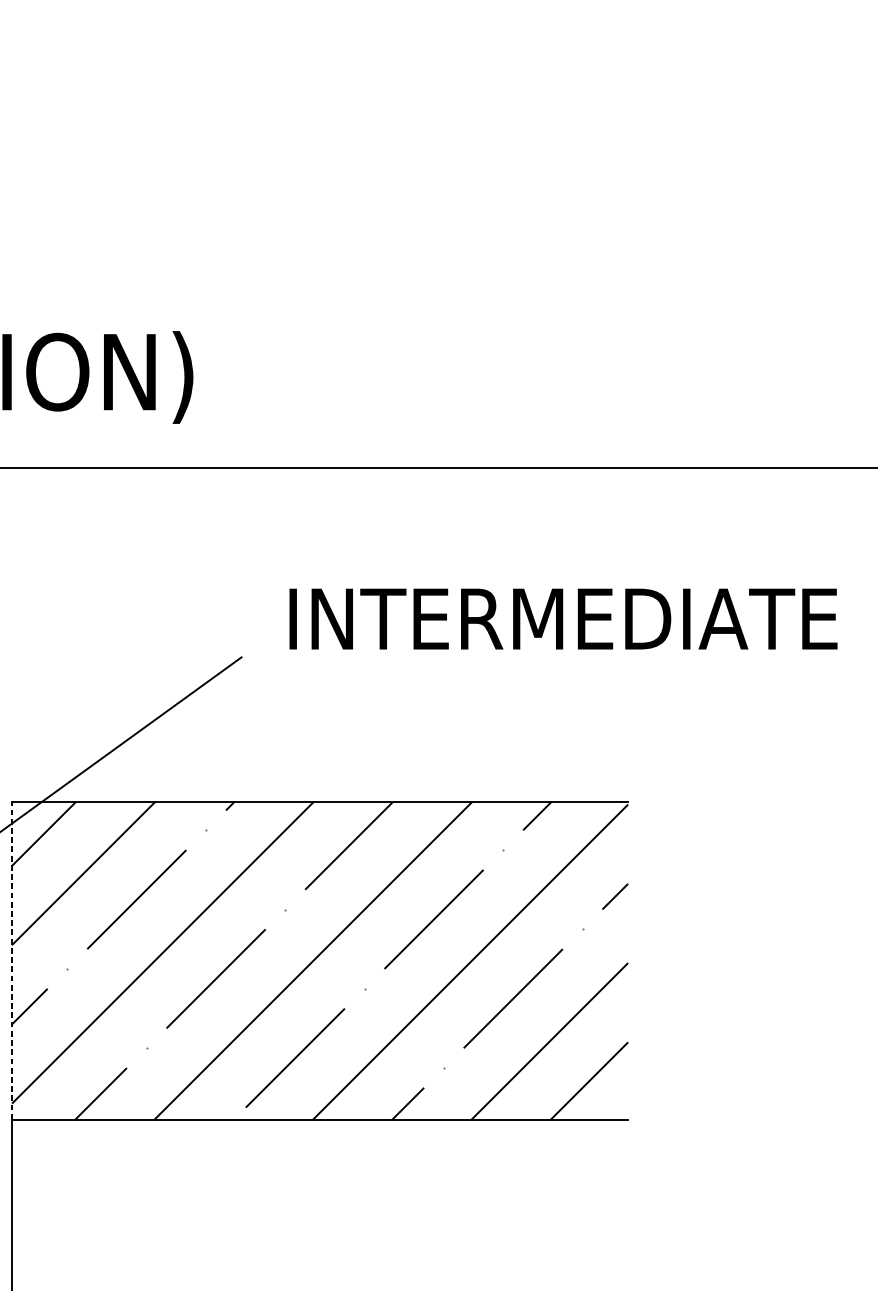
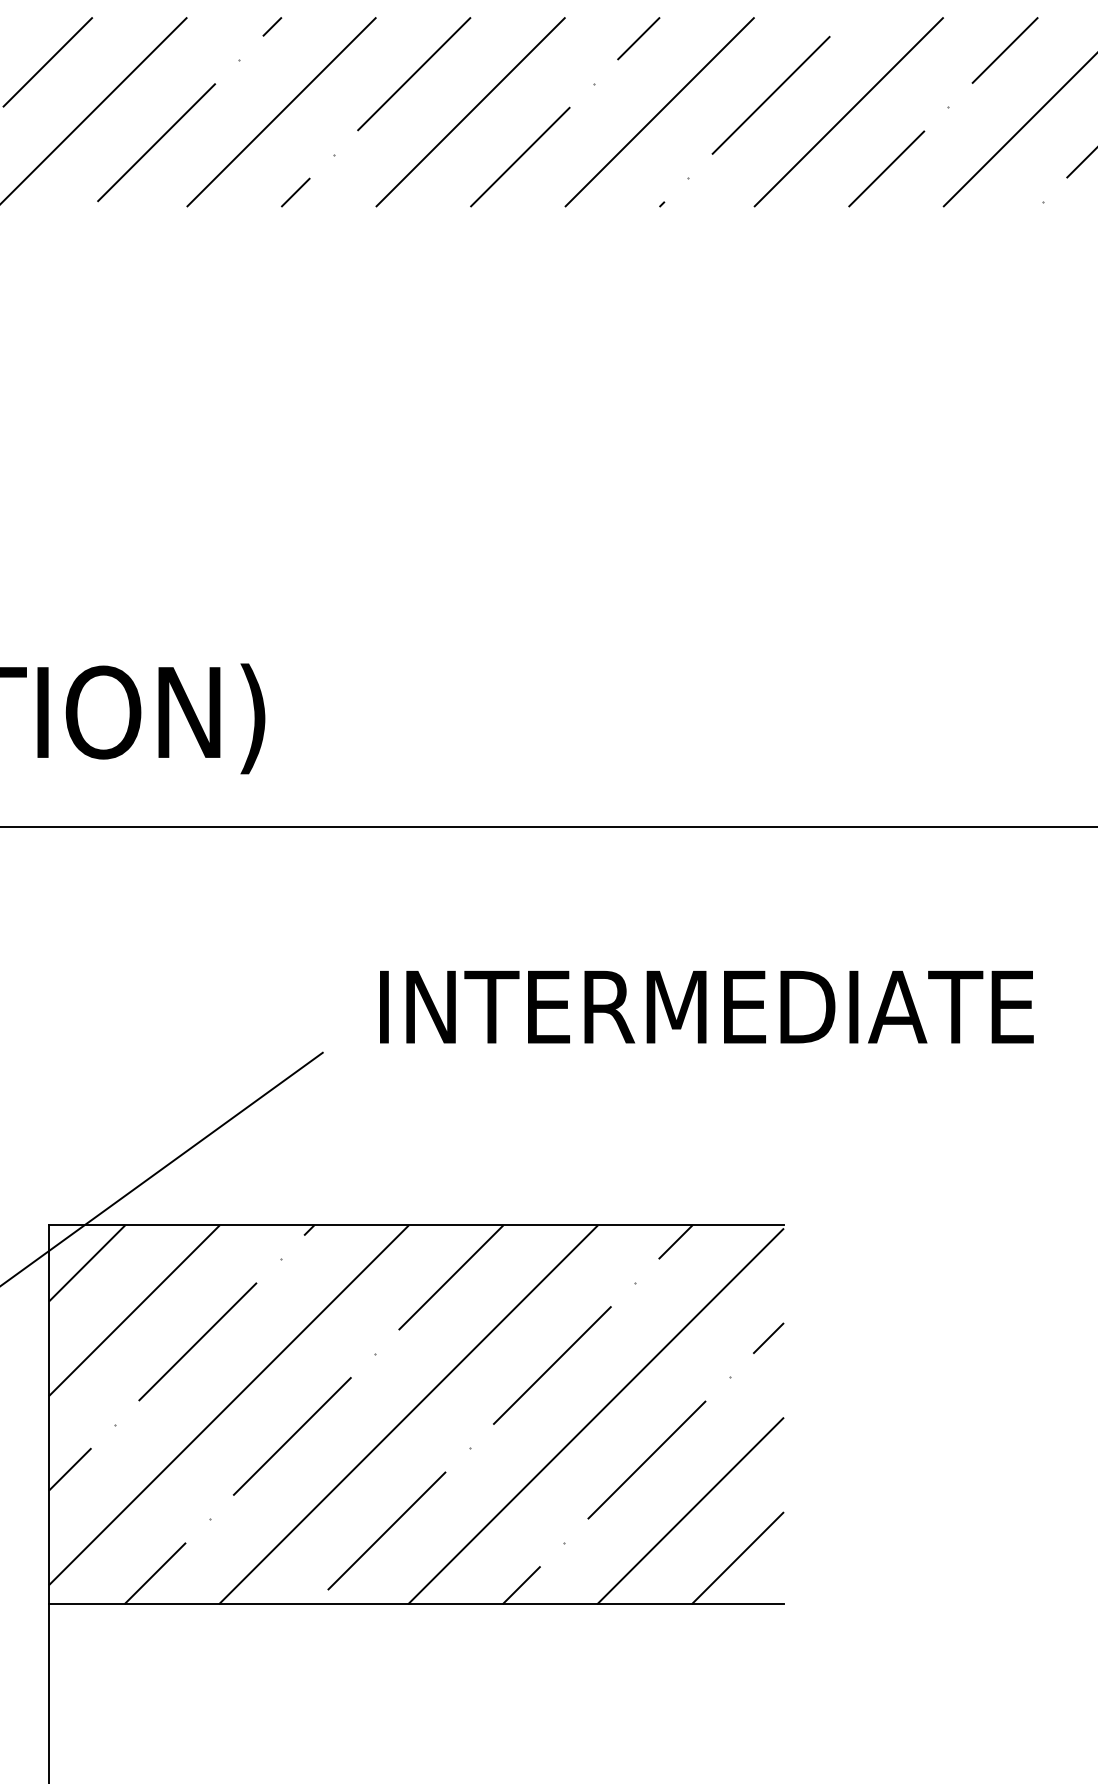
line: (11, 960) -> (48, 1414), dashed -> solid

